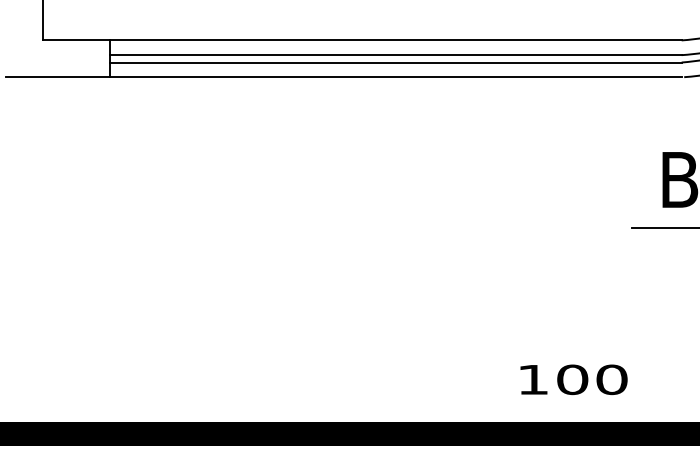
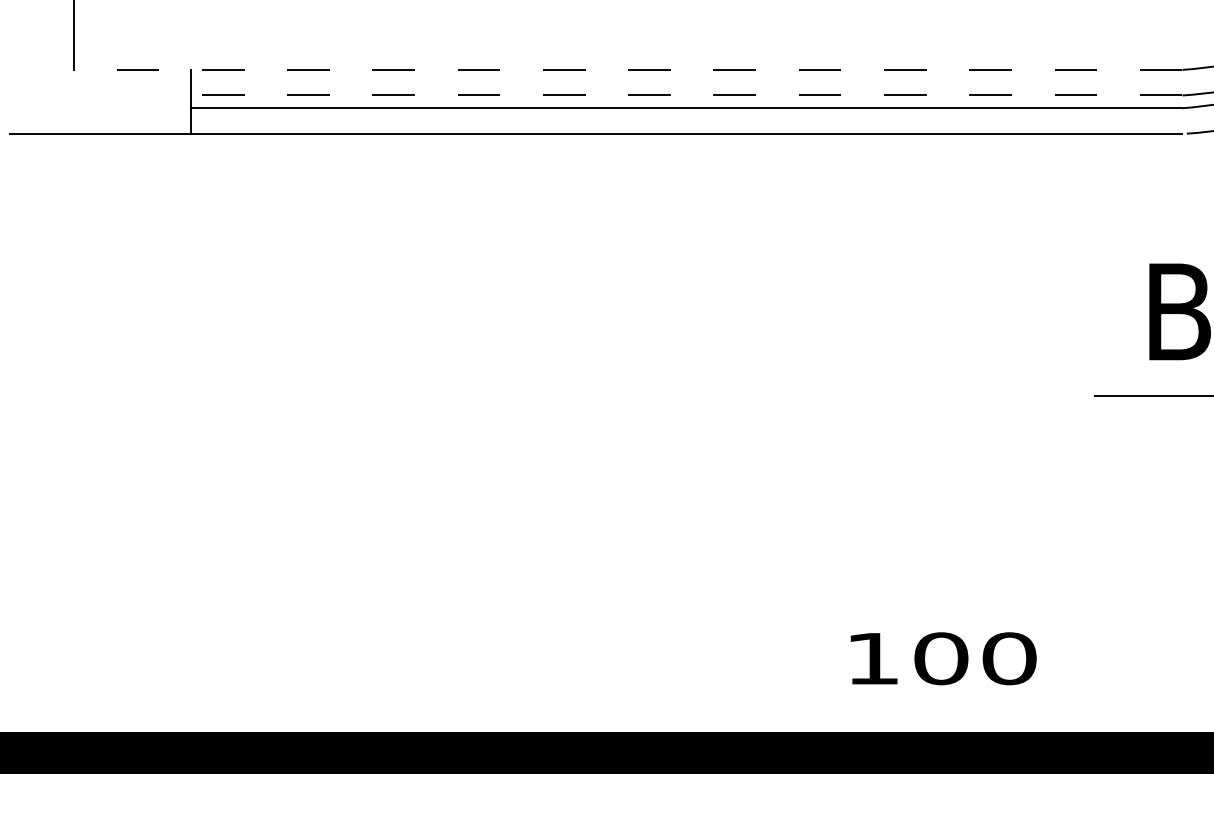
line: (361, 40) -> (626, 70), solid -> dashed
line: (396, 55) -> (687, 96), solid -> dashed
text: (573, 379) -> (942, 658), moved

